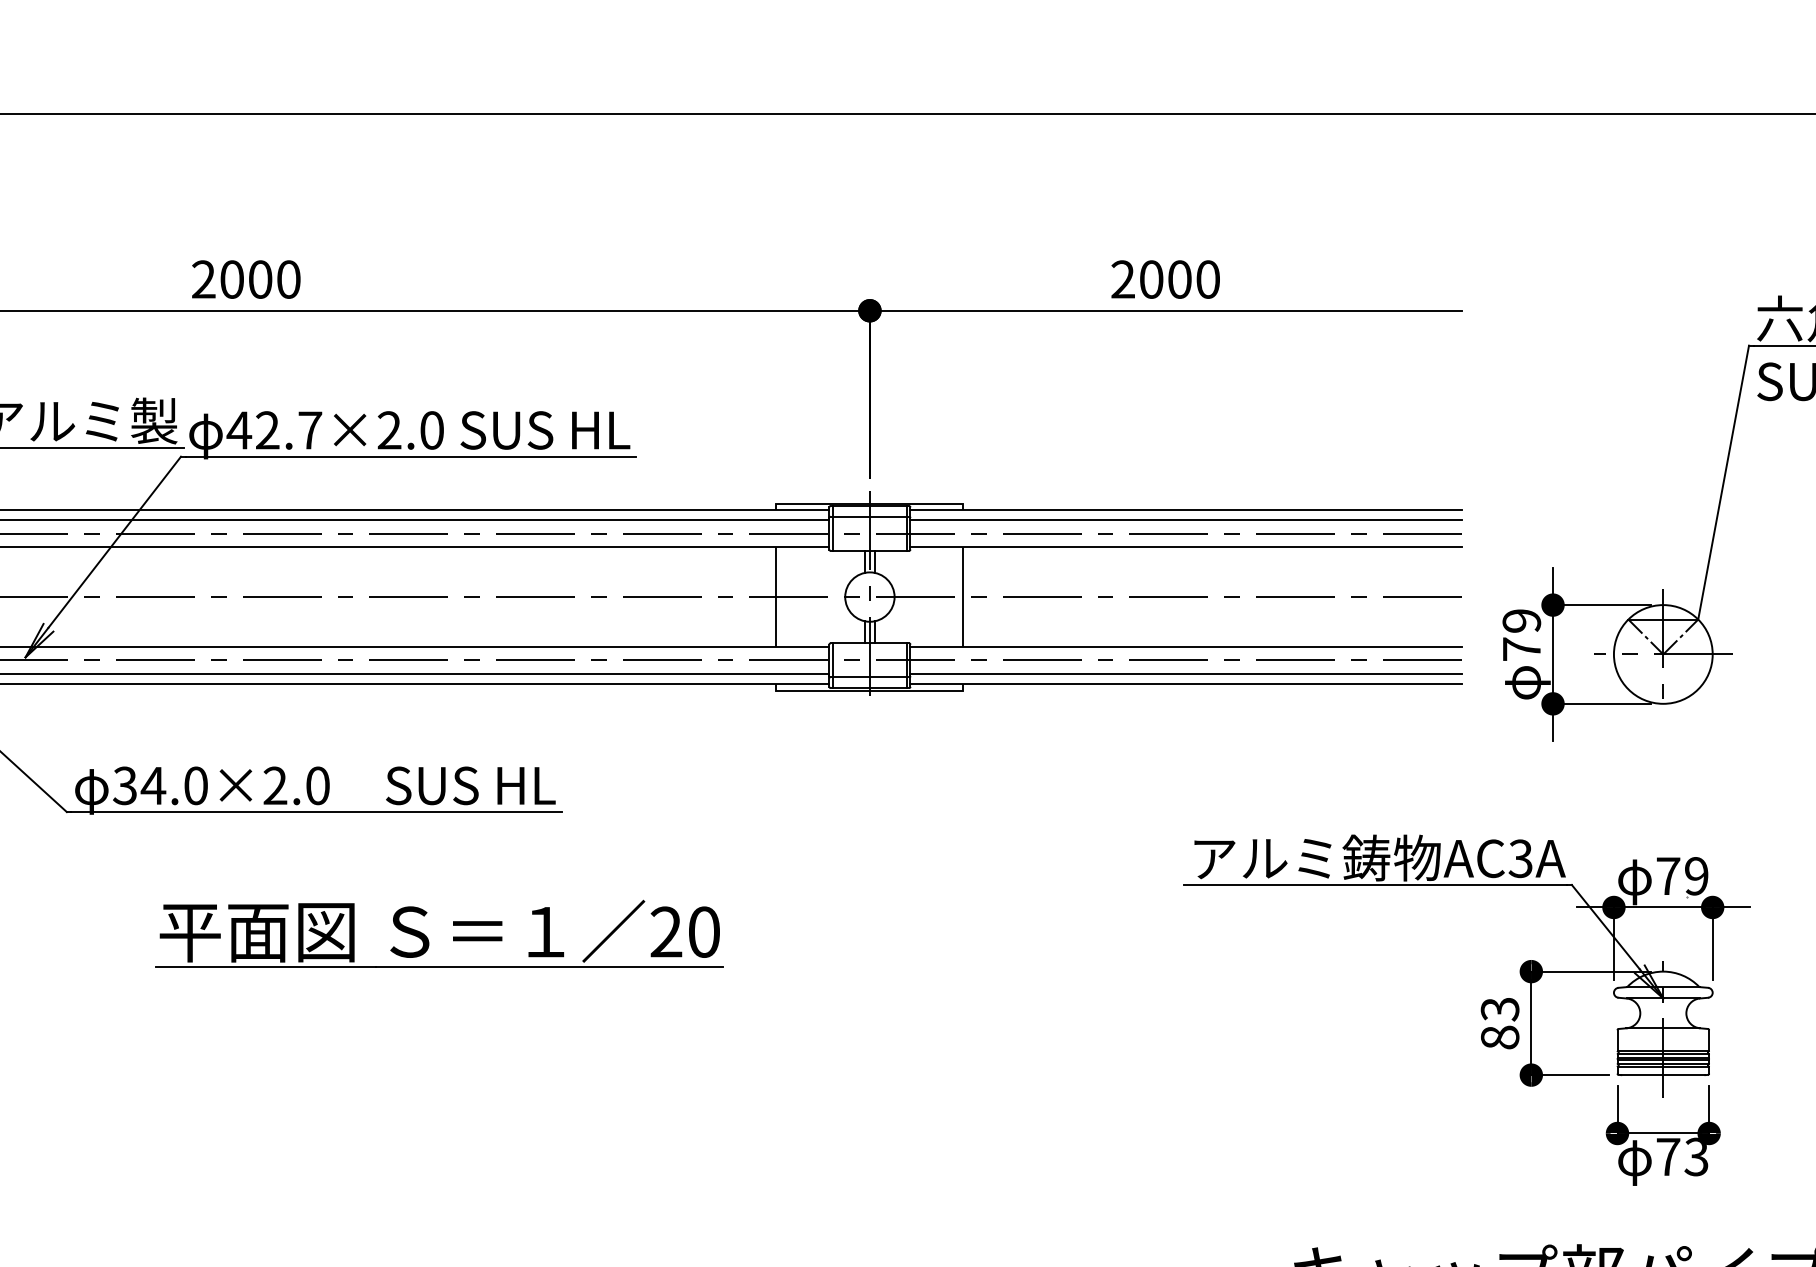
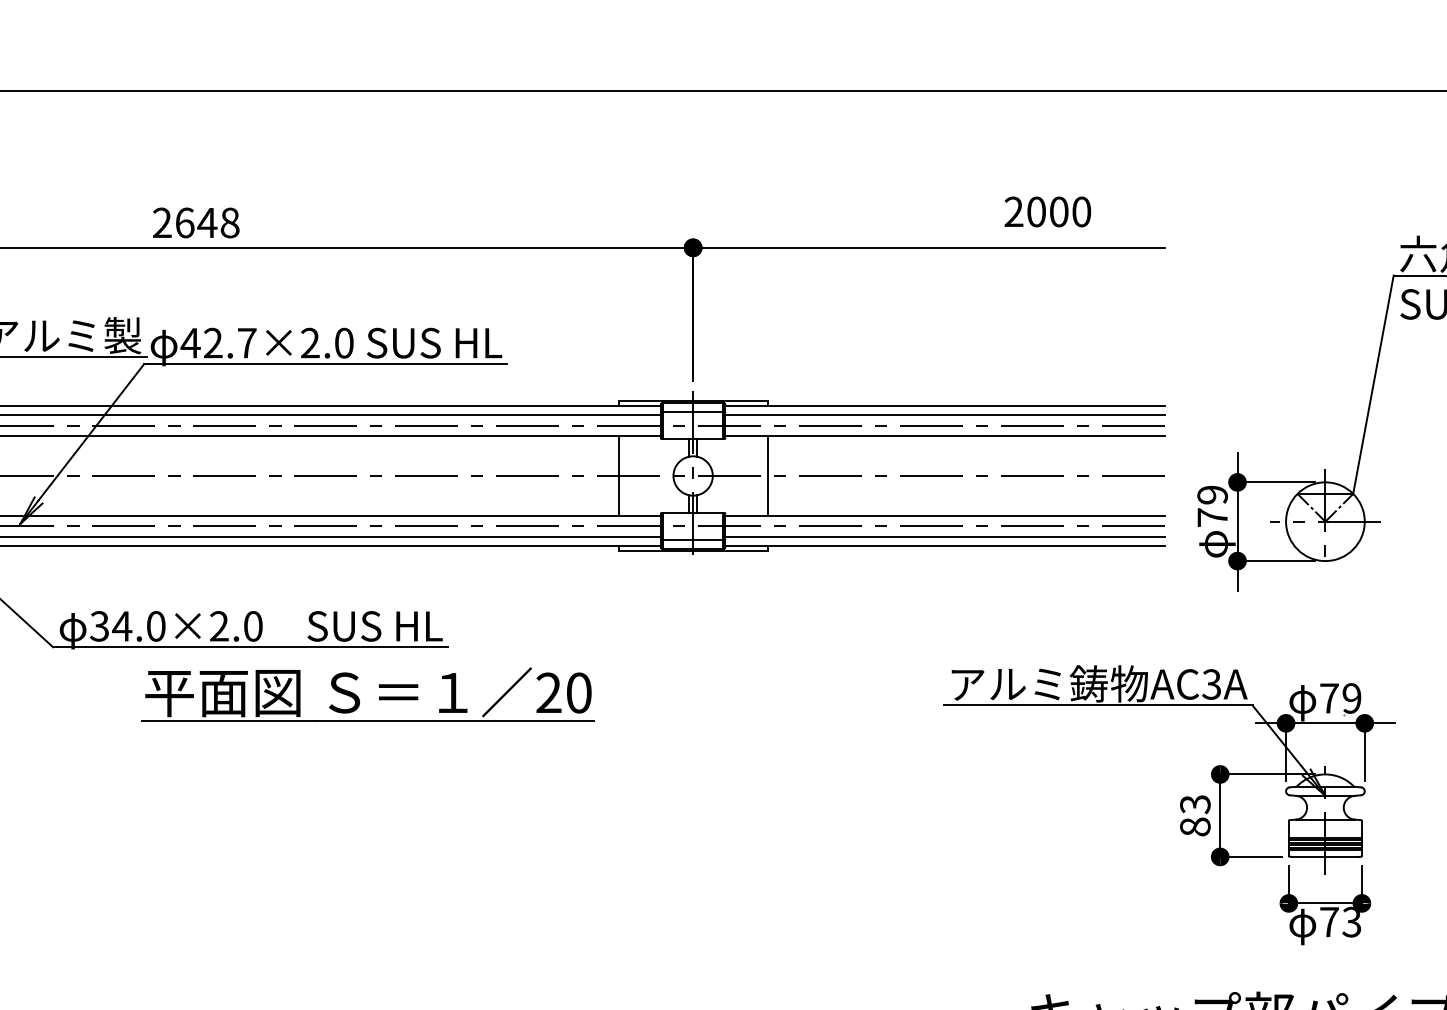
text: (260, 278) -> (207, 222), 2000 -> 2648
text: (1165, 278) -> (1047, 211), moved
part: (428, 939) -> (359, 698), moved

